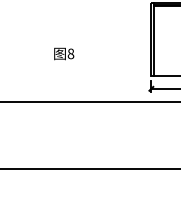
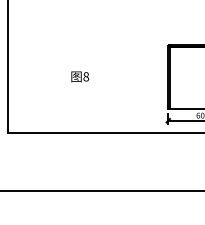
text: (64, 53) -> (80, 76), moved

